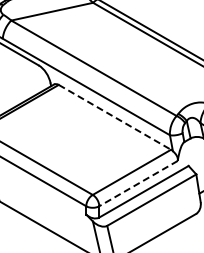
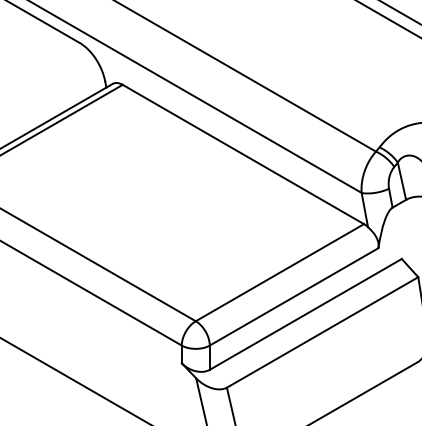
line: (114, 117) -> (242, 154), dashed -> solid
line: (138, 183) -> (294, 296), dashed -> solid

